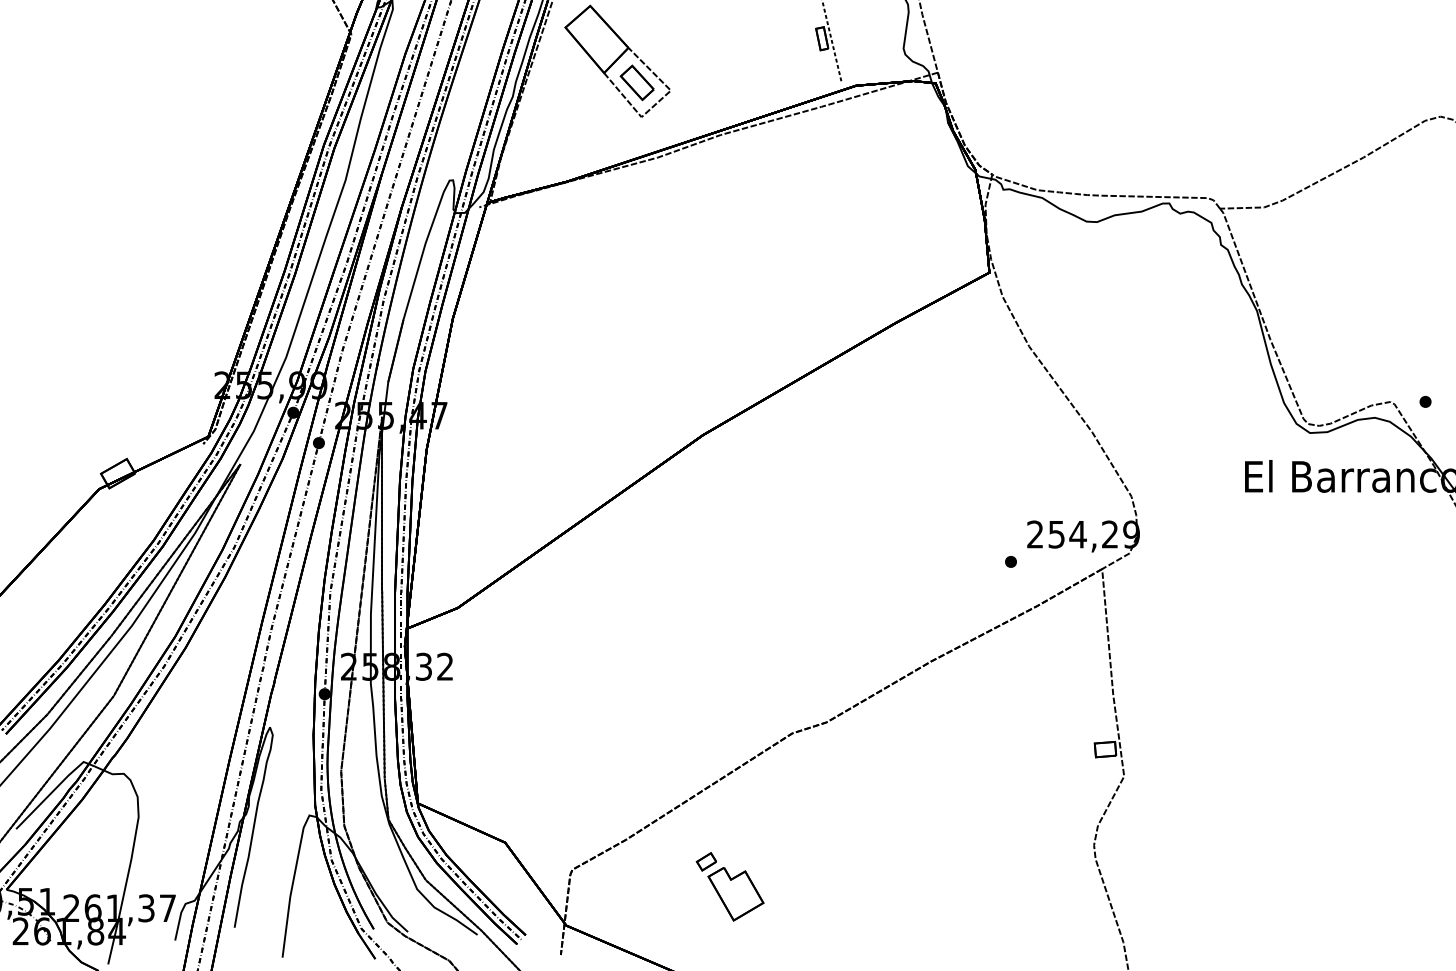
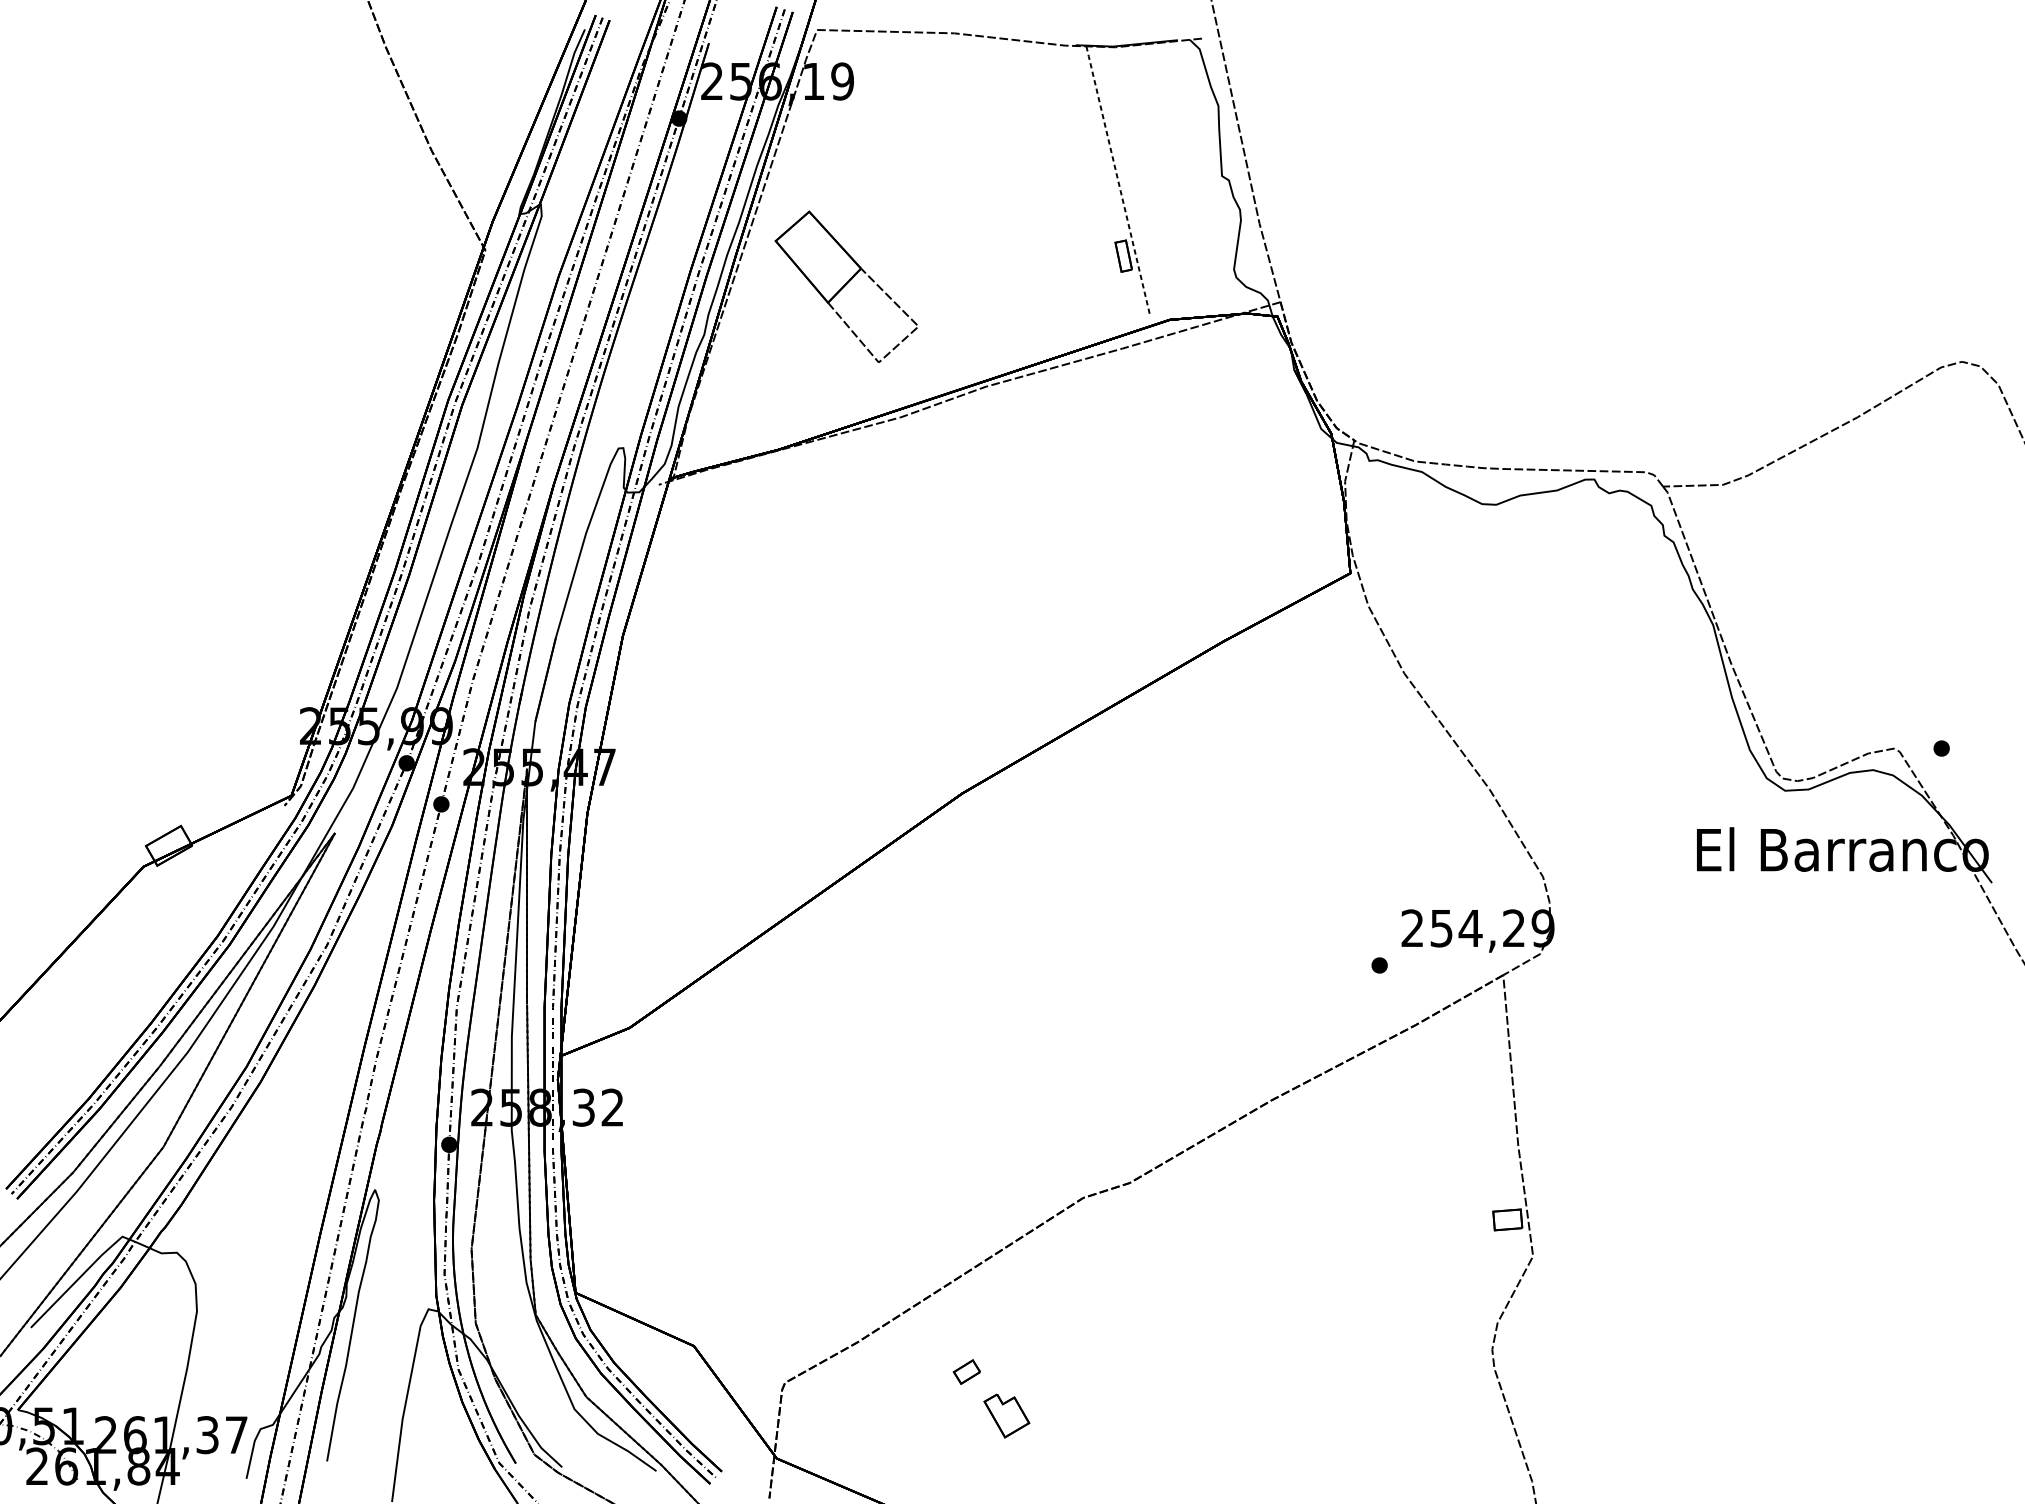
part: (636, 82) -> (872, 315), removed
part: (735, 893) -> (1006, 1415), size x0.6

